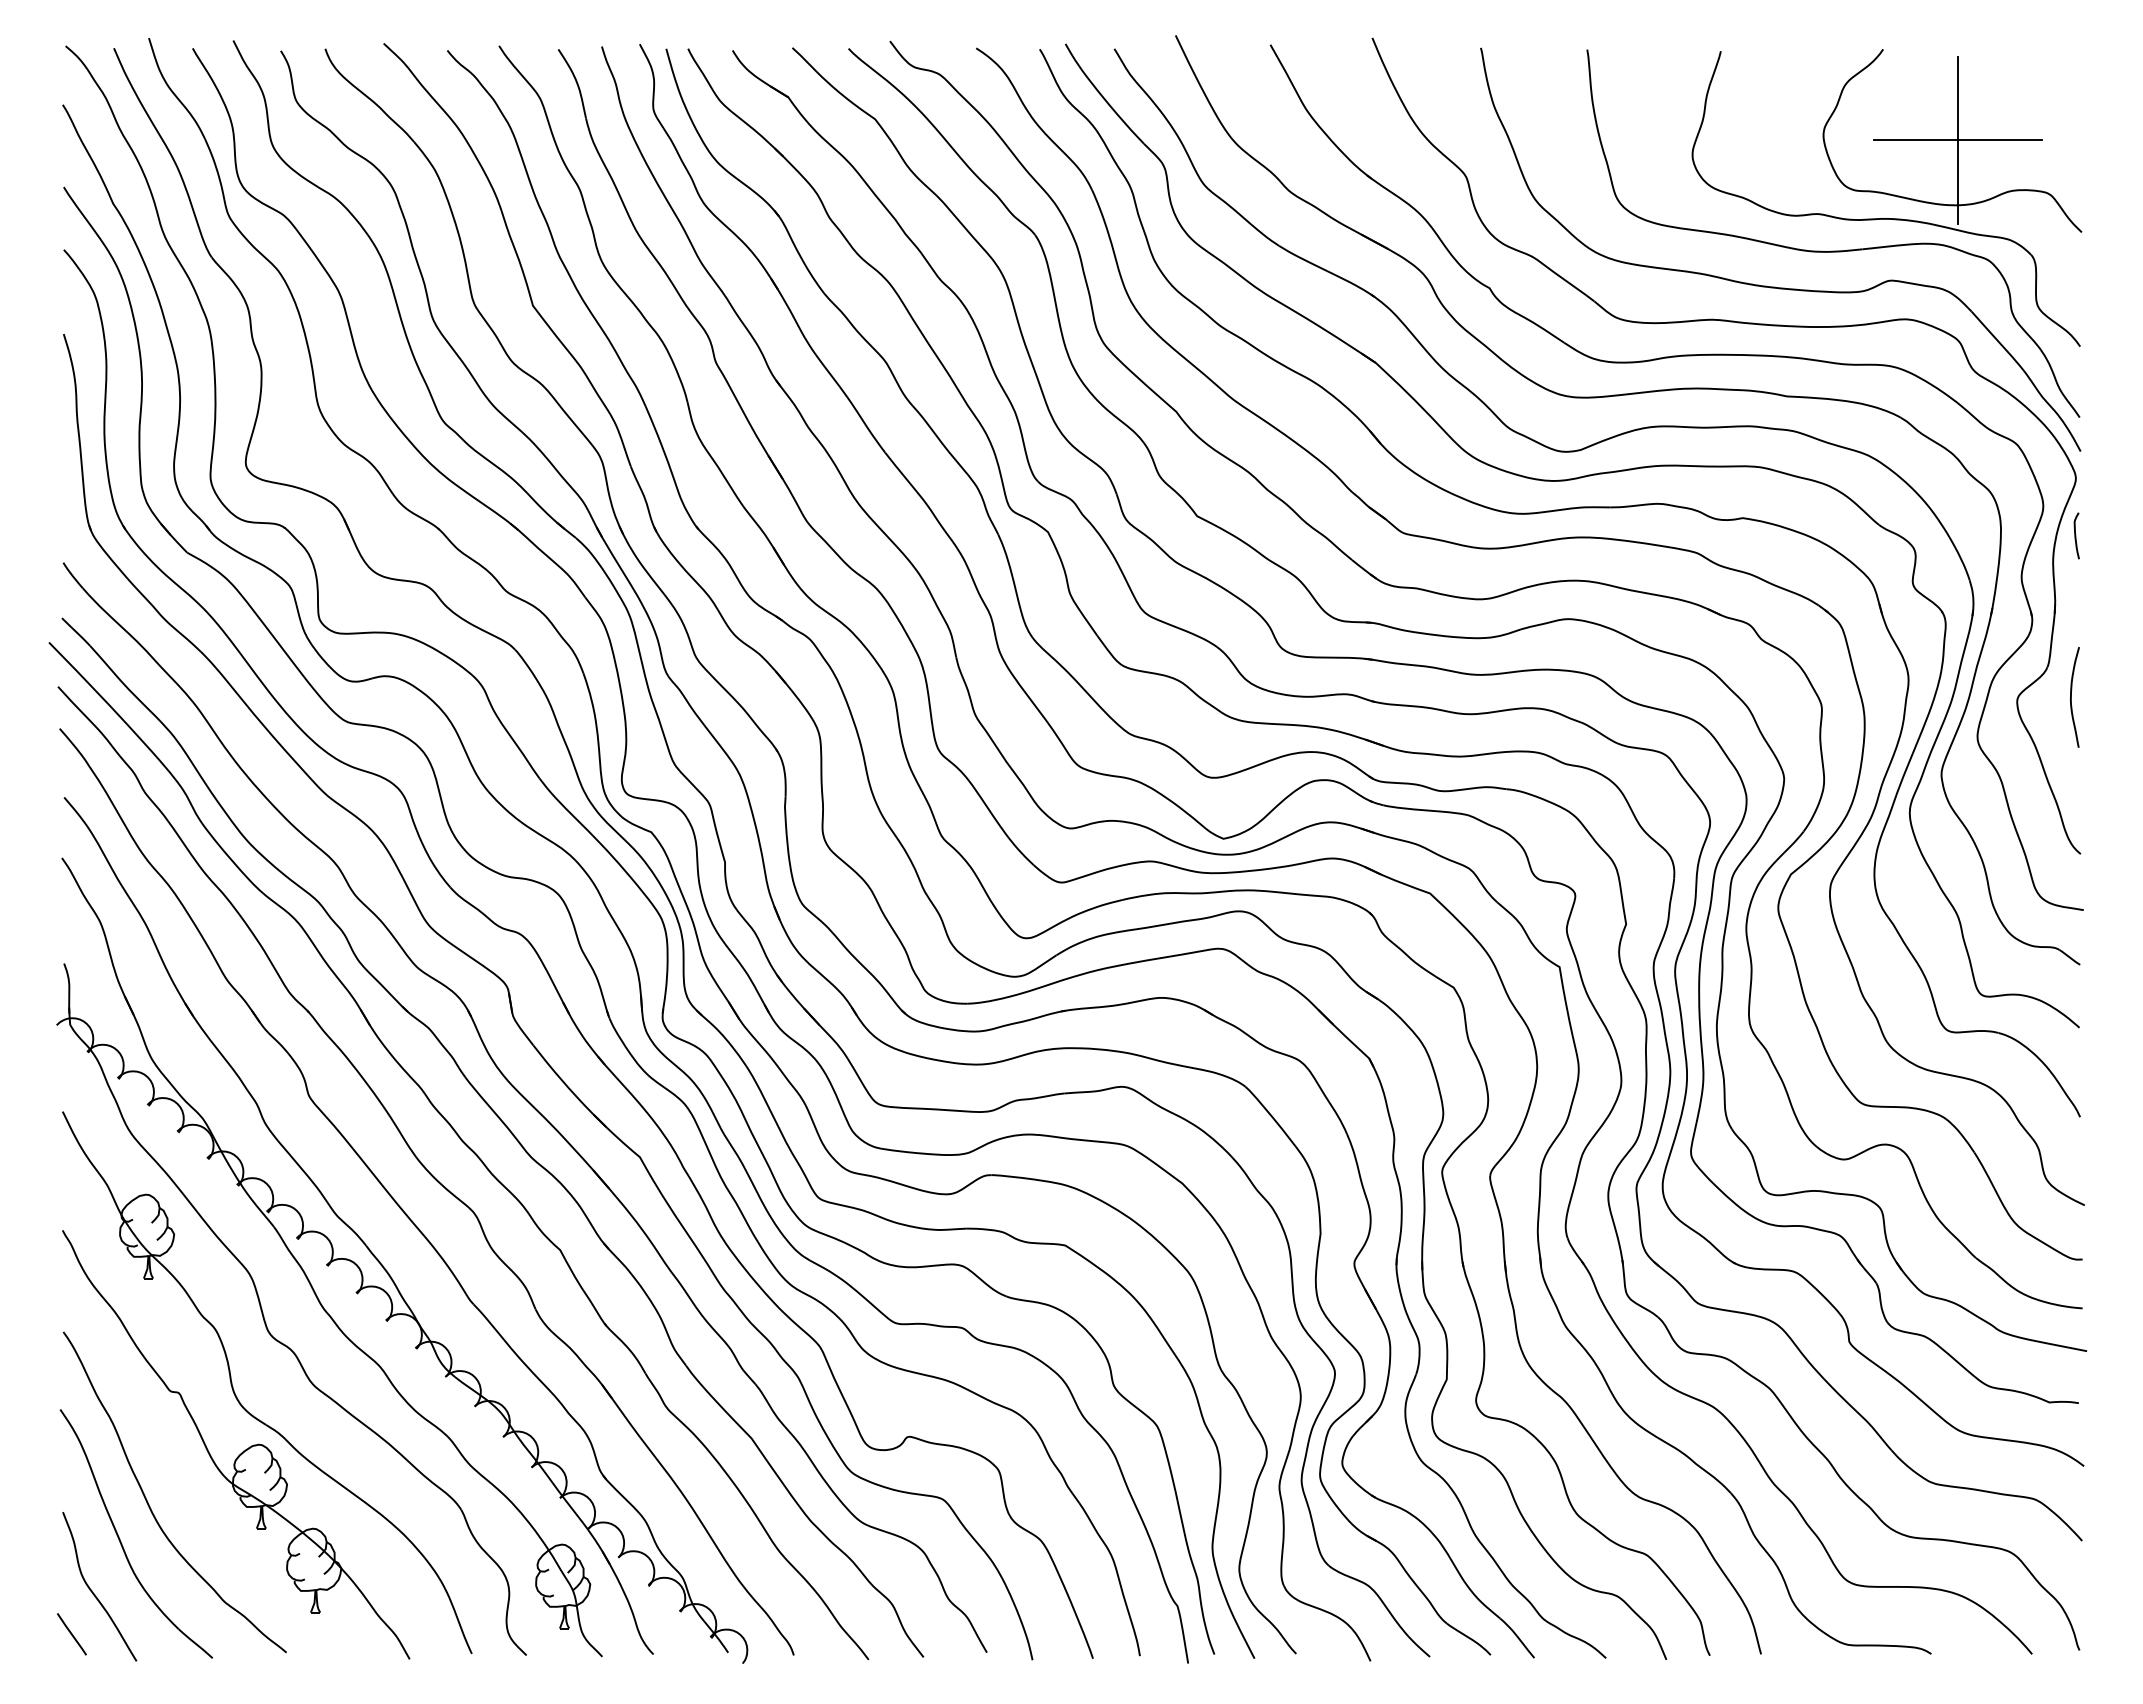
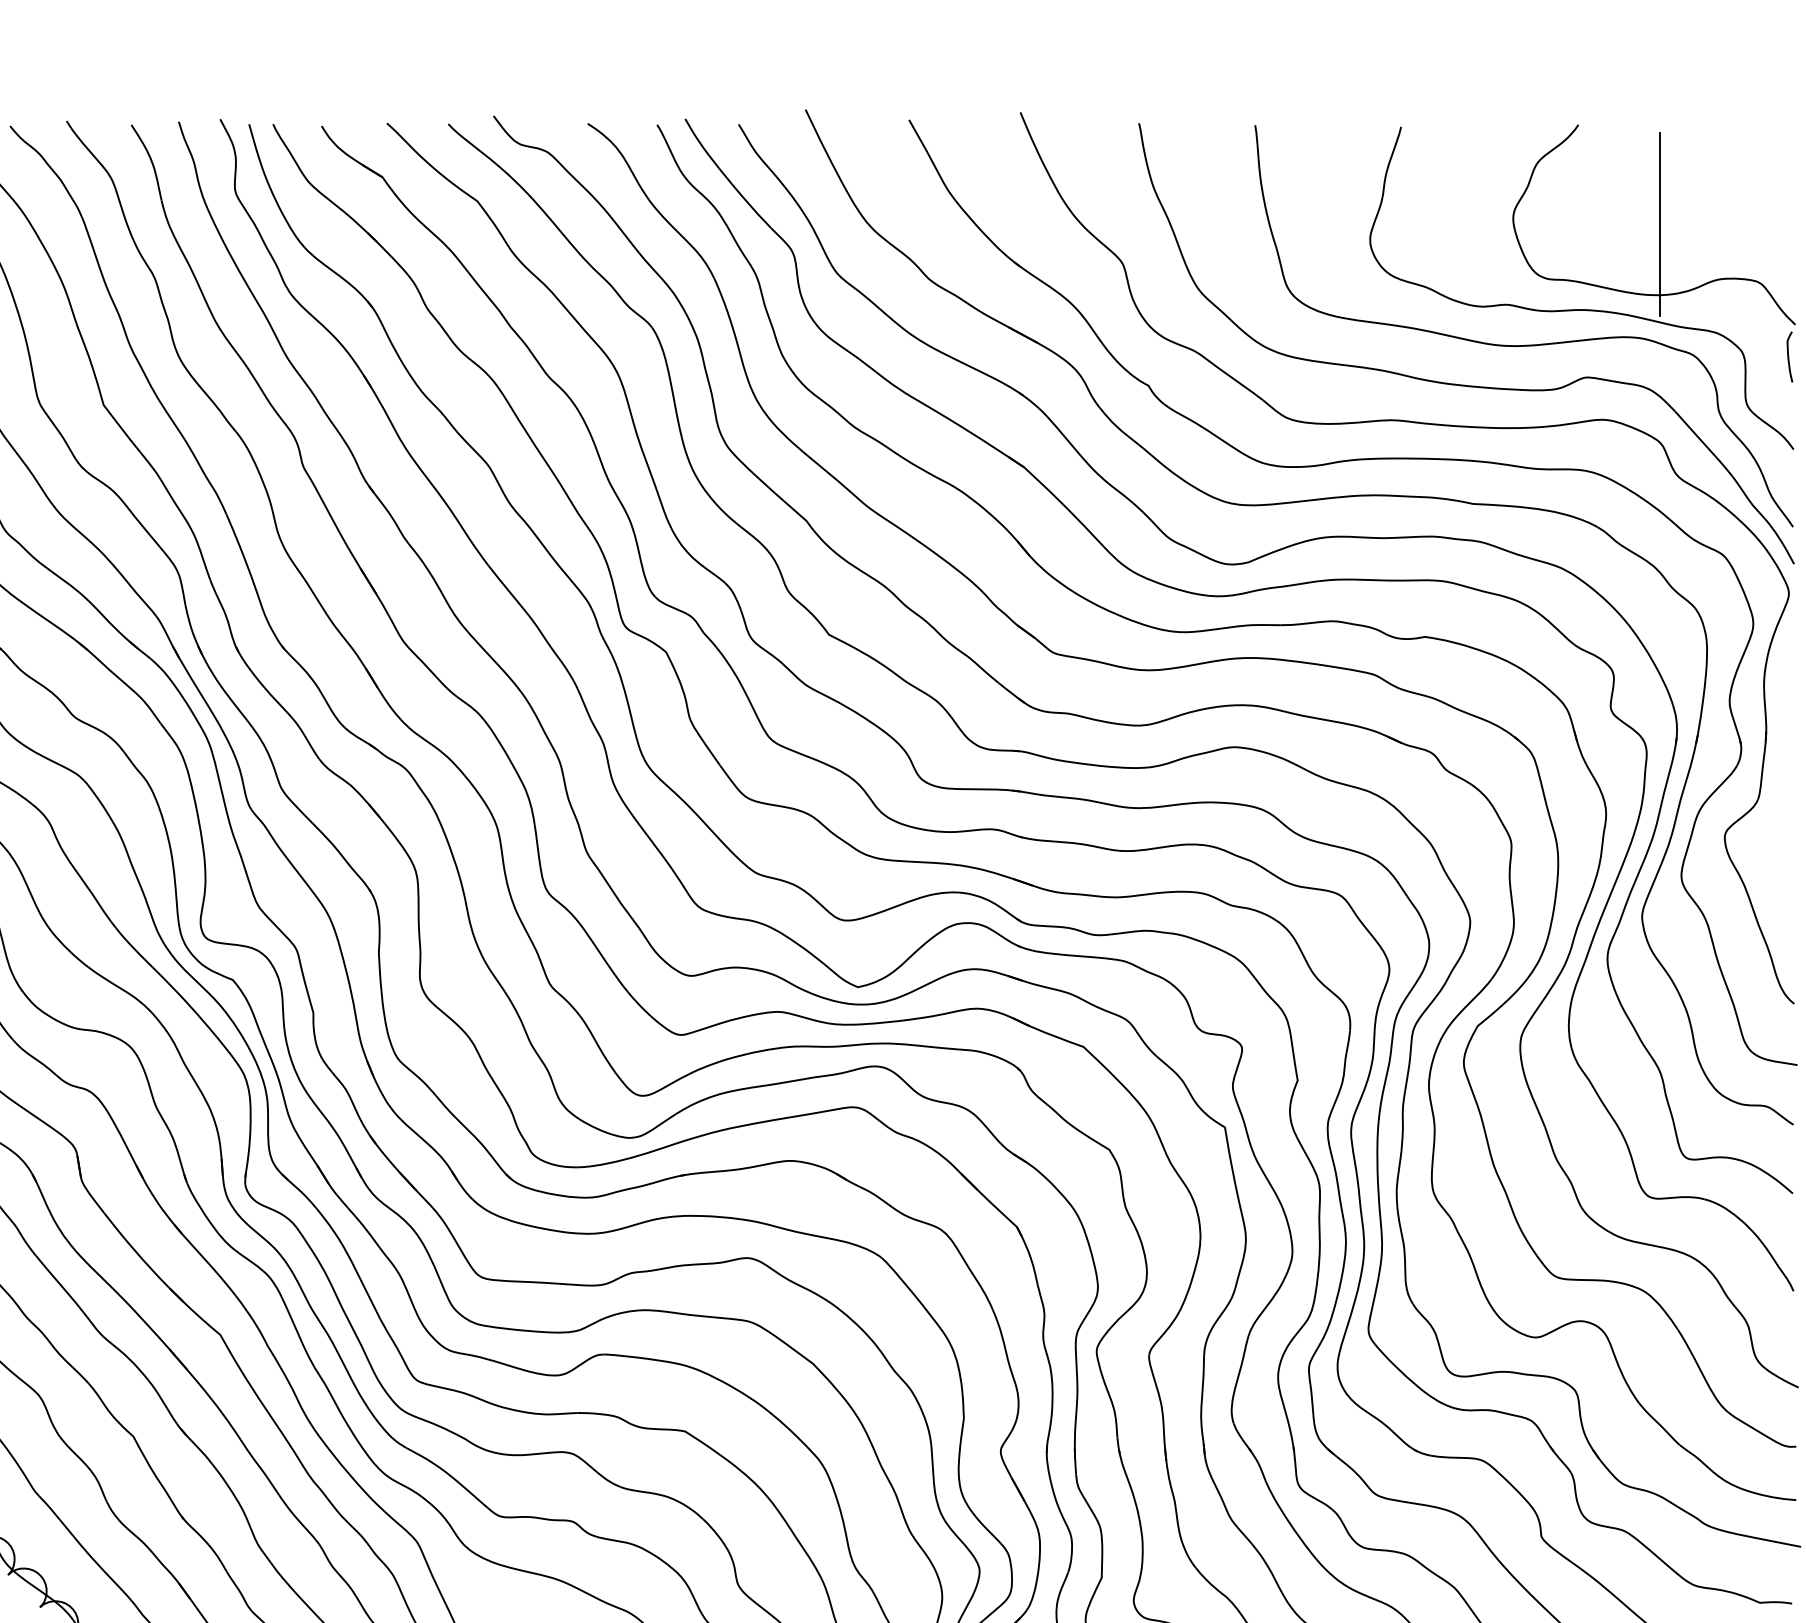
line: (1957, 140) -> (1659, 224), removed
curve: (2076, 535) -> (1789, 356), moved
curve: (2071, 697) -> (1784, 832), removed

